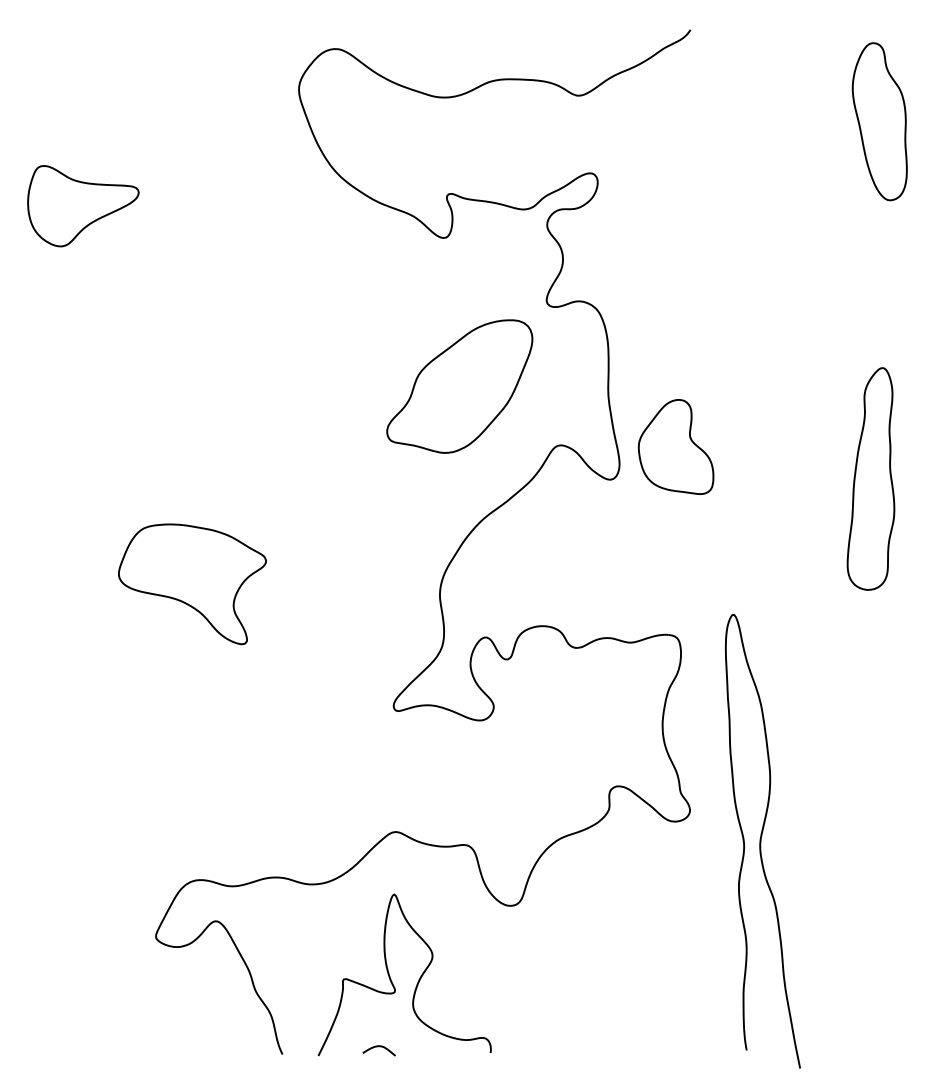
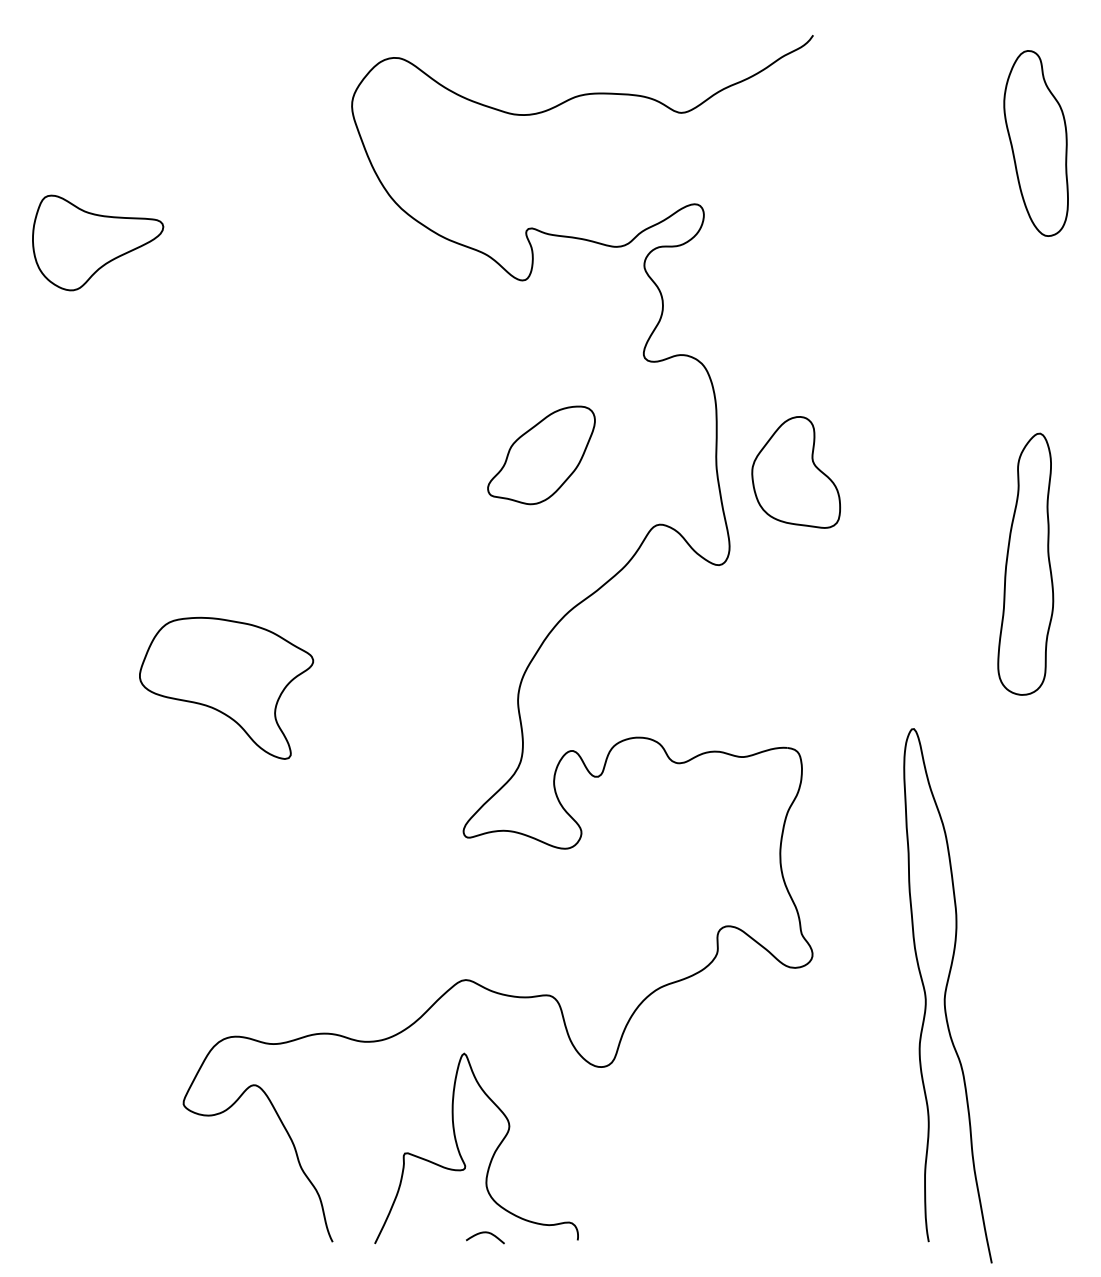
part: (459, 386) -> (541, 455), size x0.62
part: (675, 446) -> (795, 471), moved
curve: (761, 841) -> (946, 995), moved
curve: (378, 1047) -> (484, 1233), moved

